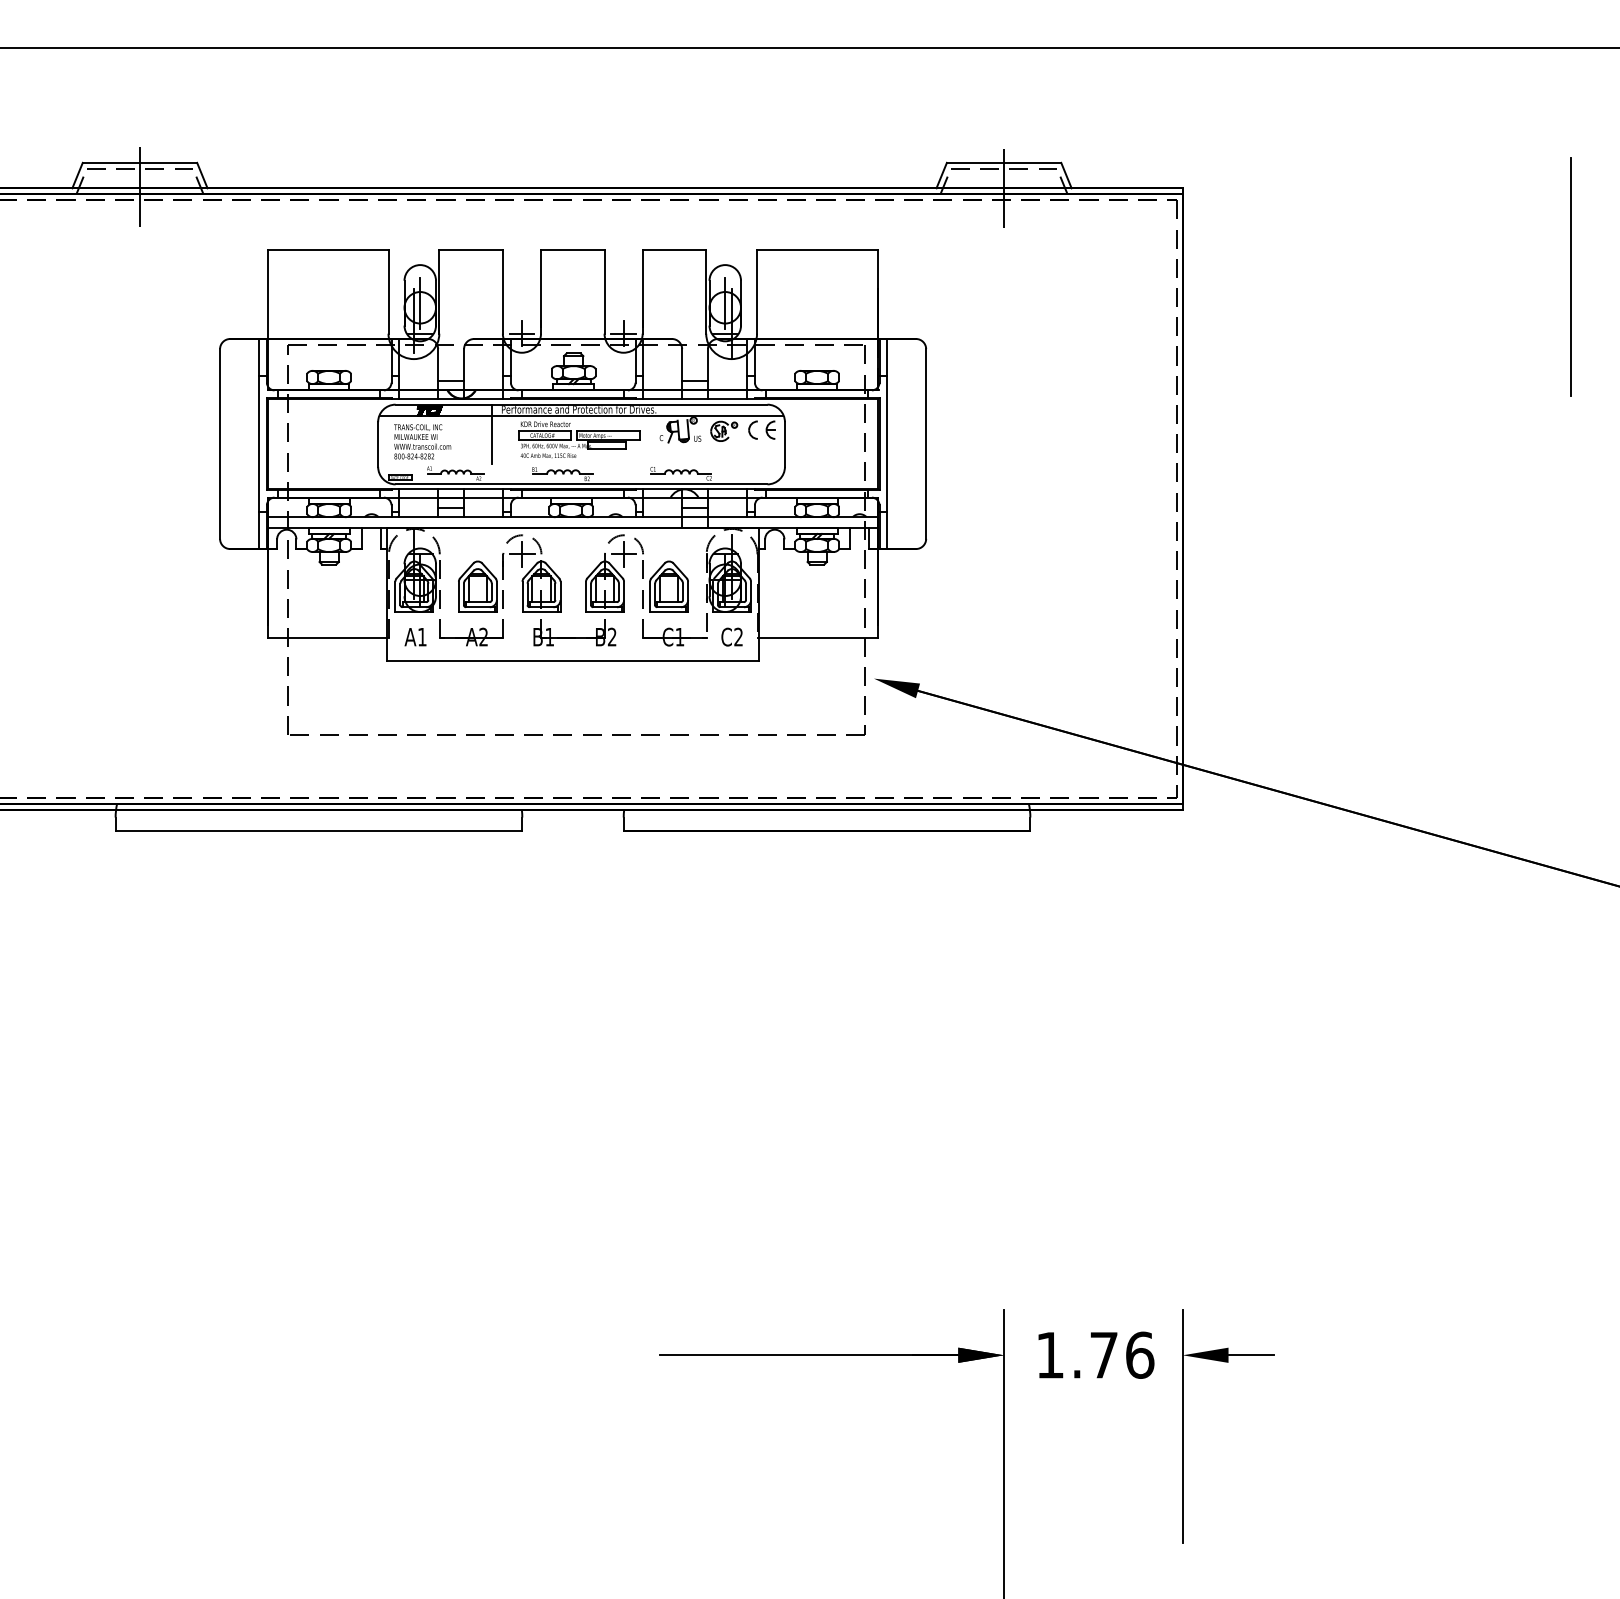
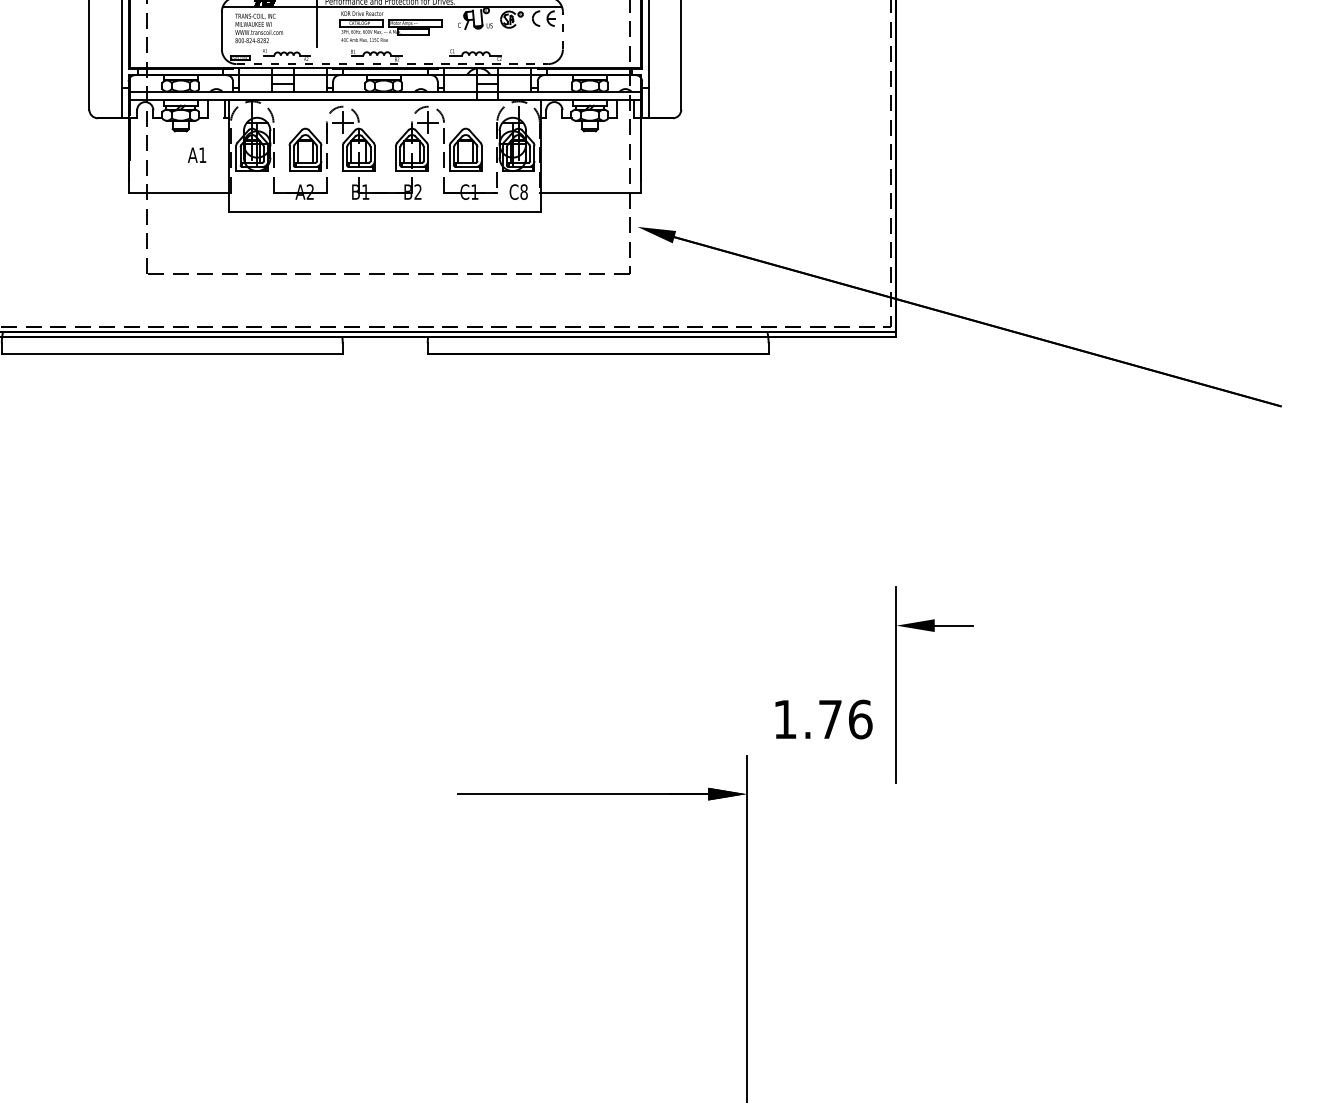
line: (784, 444) -> (562, 30), solid -> dashed
line: (581, 484) -> (392, 64), solid -> dashed
text: (738, 636) -> (523, 191), C2 -> C8
text: (415, 637) -> (197, 155), moved
text: (1096, 1354) -> (824, 718), moved
part: (1183, 1426) -> (897, 685), moved

